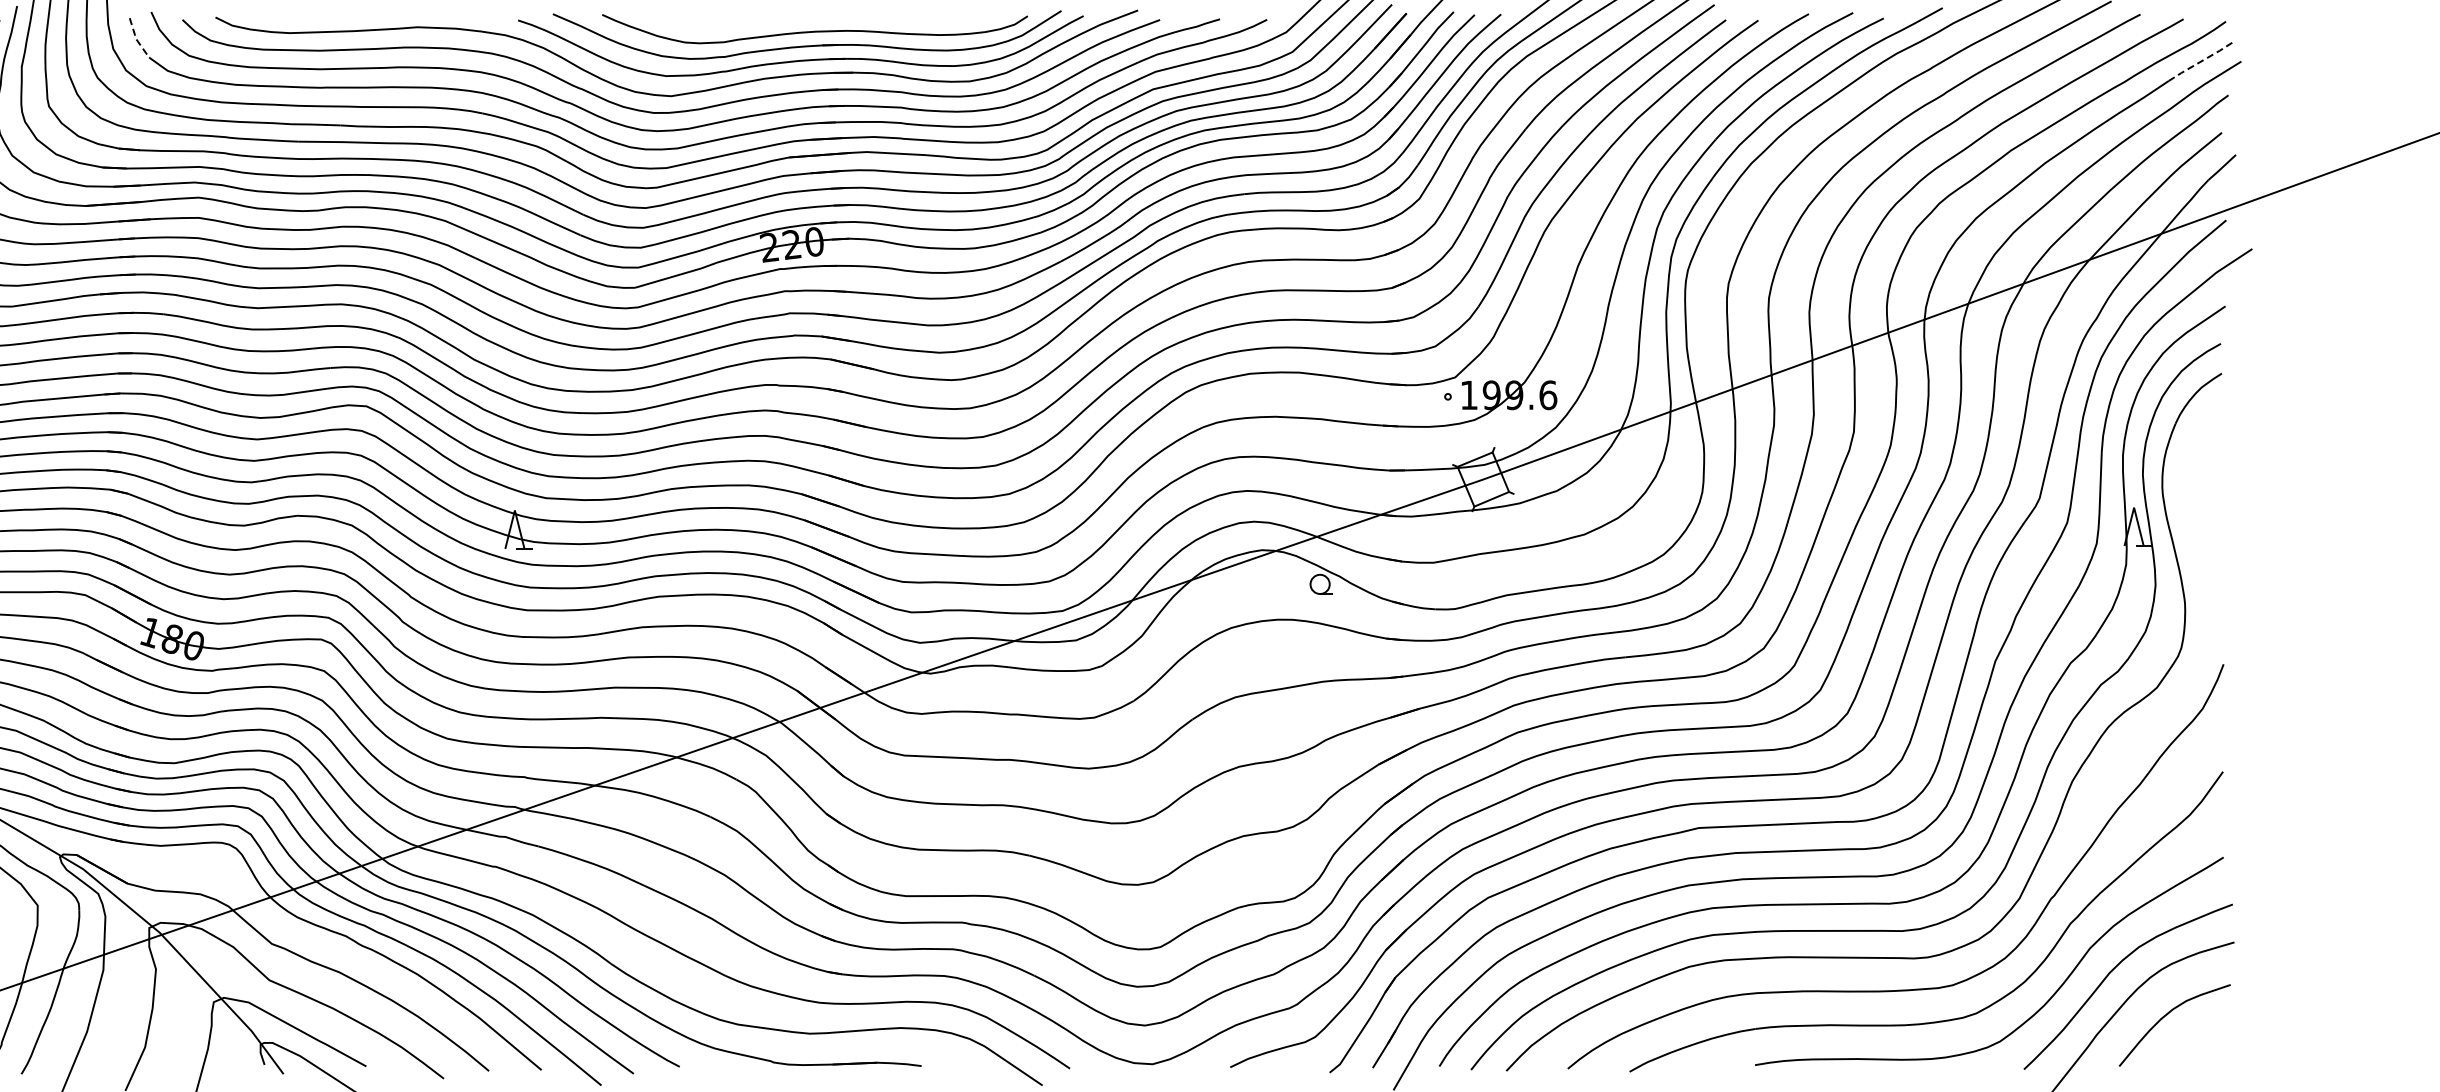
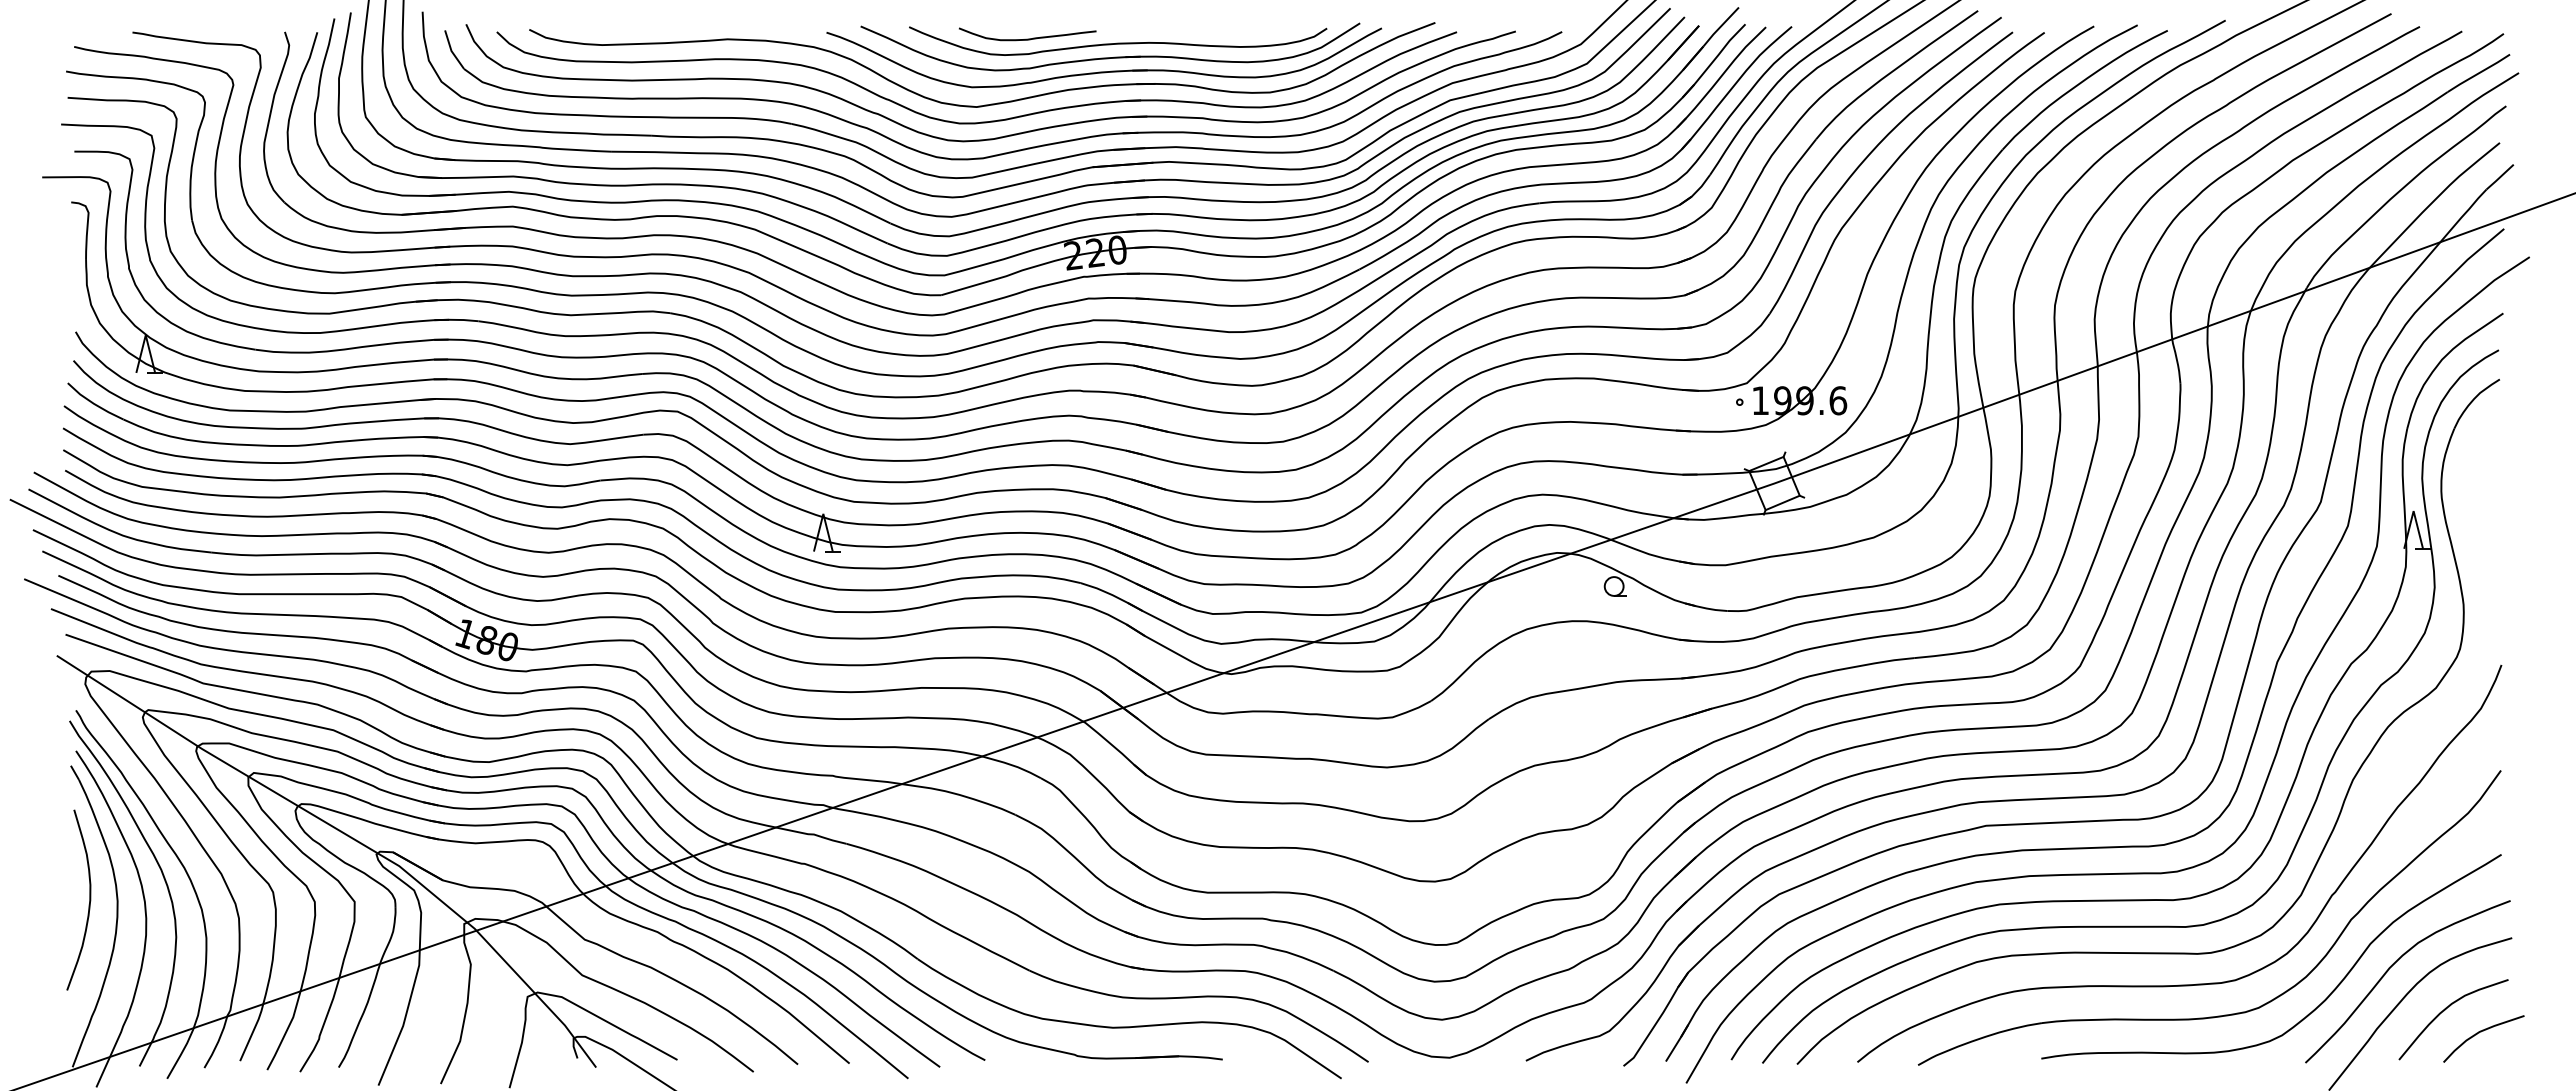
curve: (722, 26) -> (1027, 38), added
line: (136, 39) -> (451, 51), dashed -> solid
line: (2200, 62) -> (2478, 73), dashed -> solid
curve: (2203, 1038) -> (2481, 1032), added

